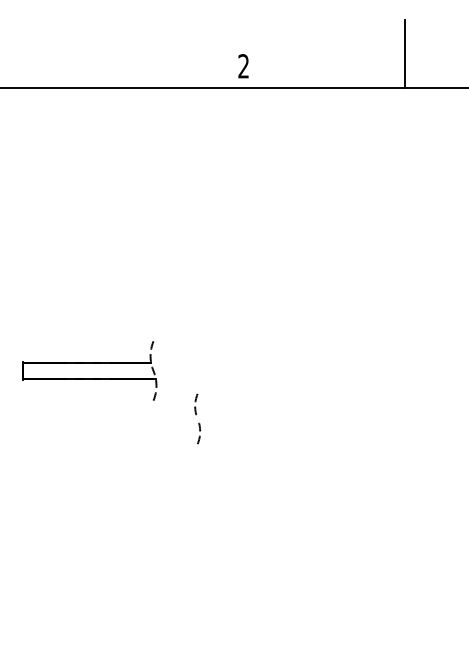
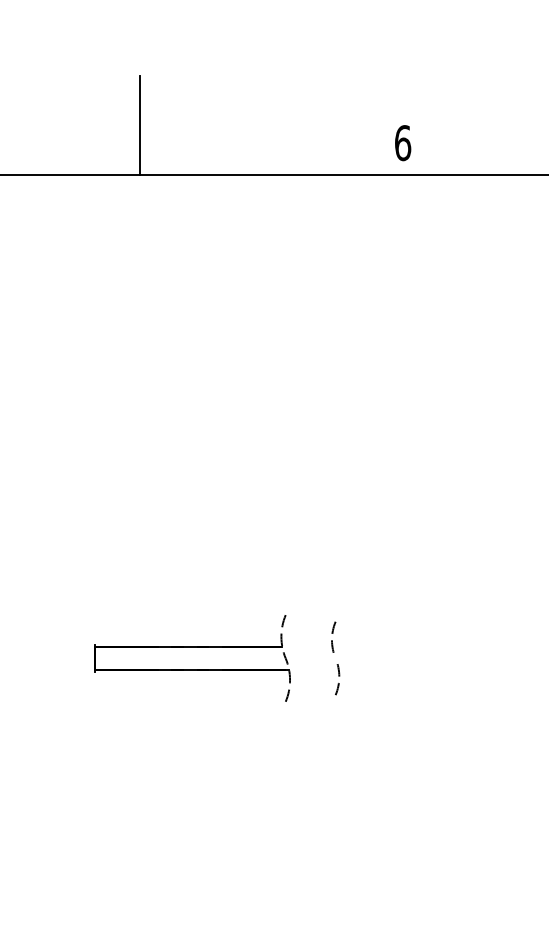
line: (63, 54) -> (139, 125), added
text: (243, 66) -> (402, 143), 2 -> 6
part: (89, 363) -> (192, 647), moved

